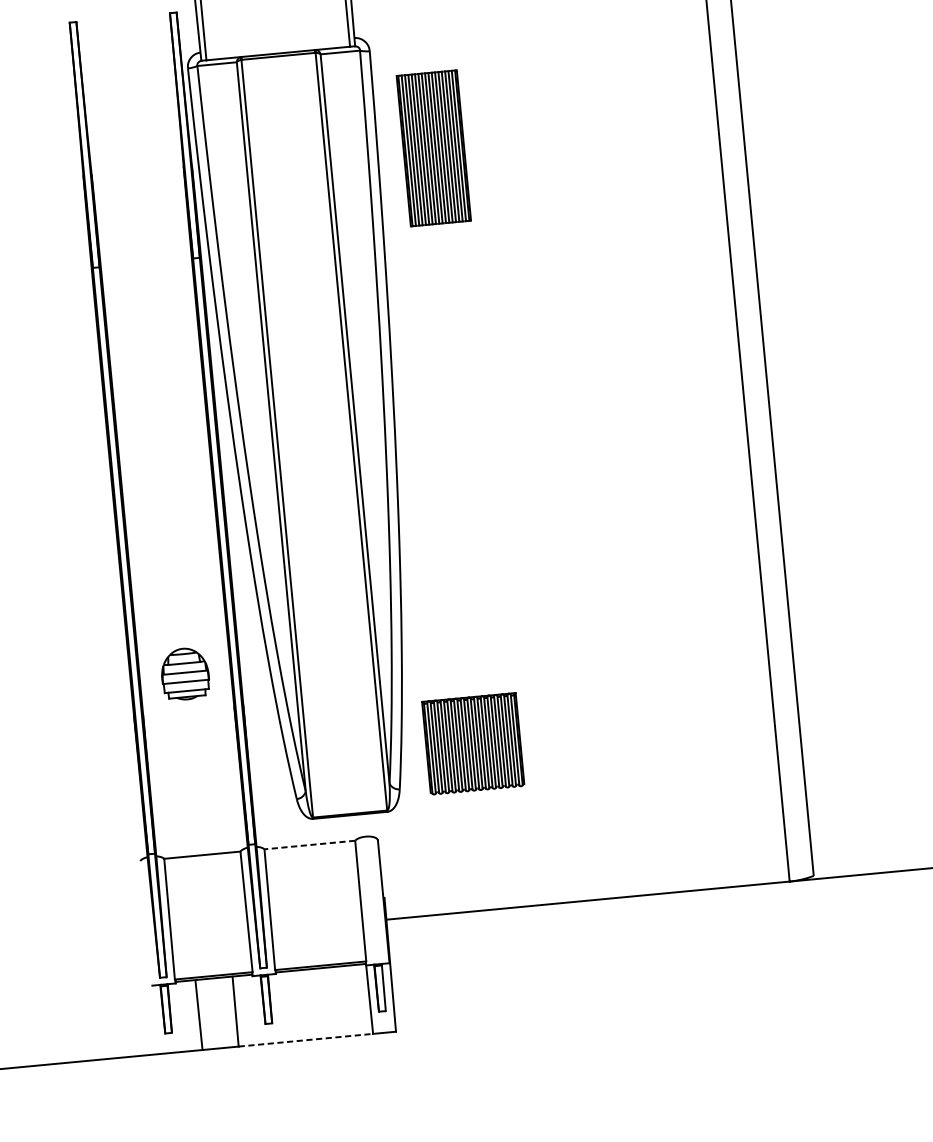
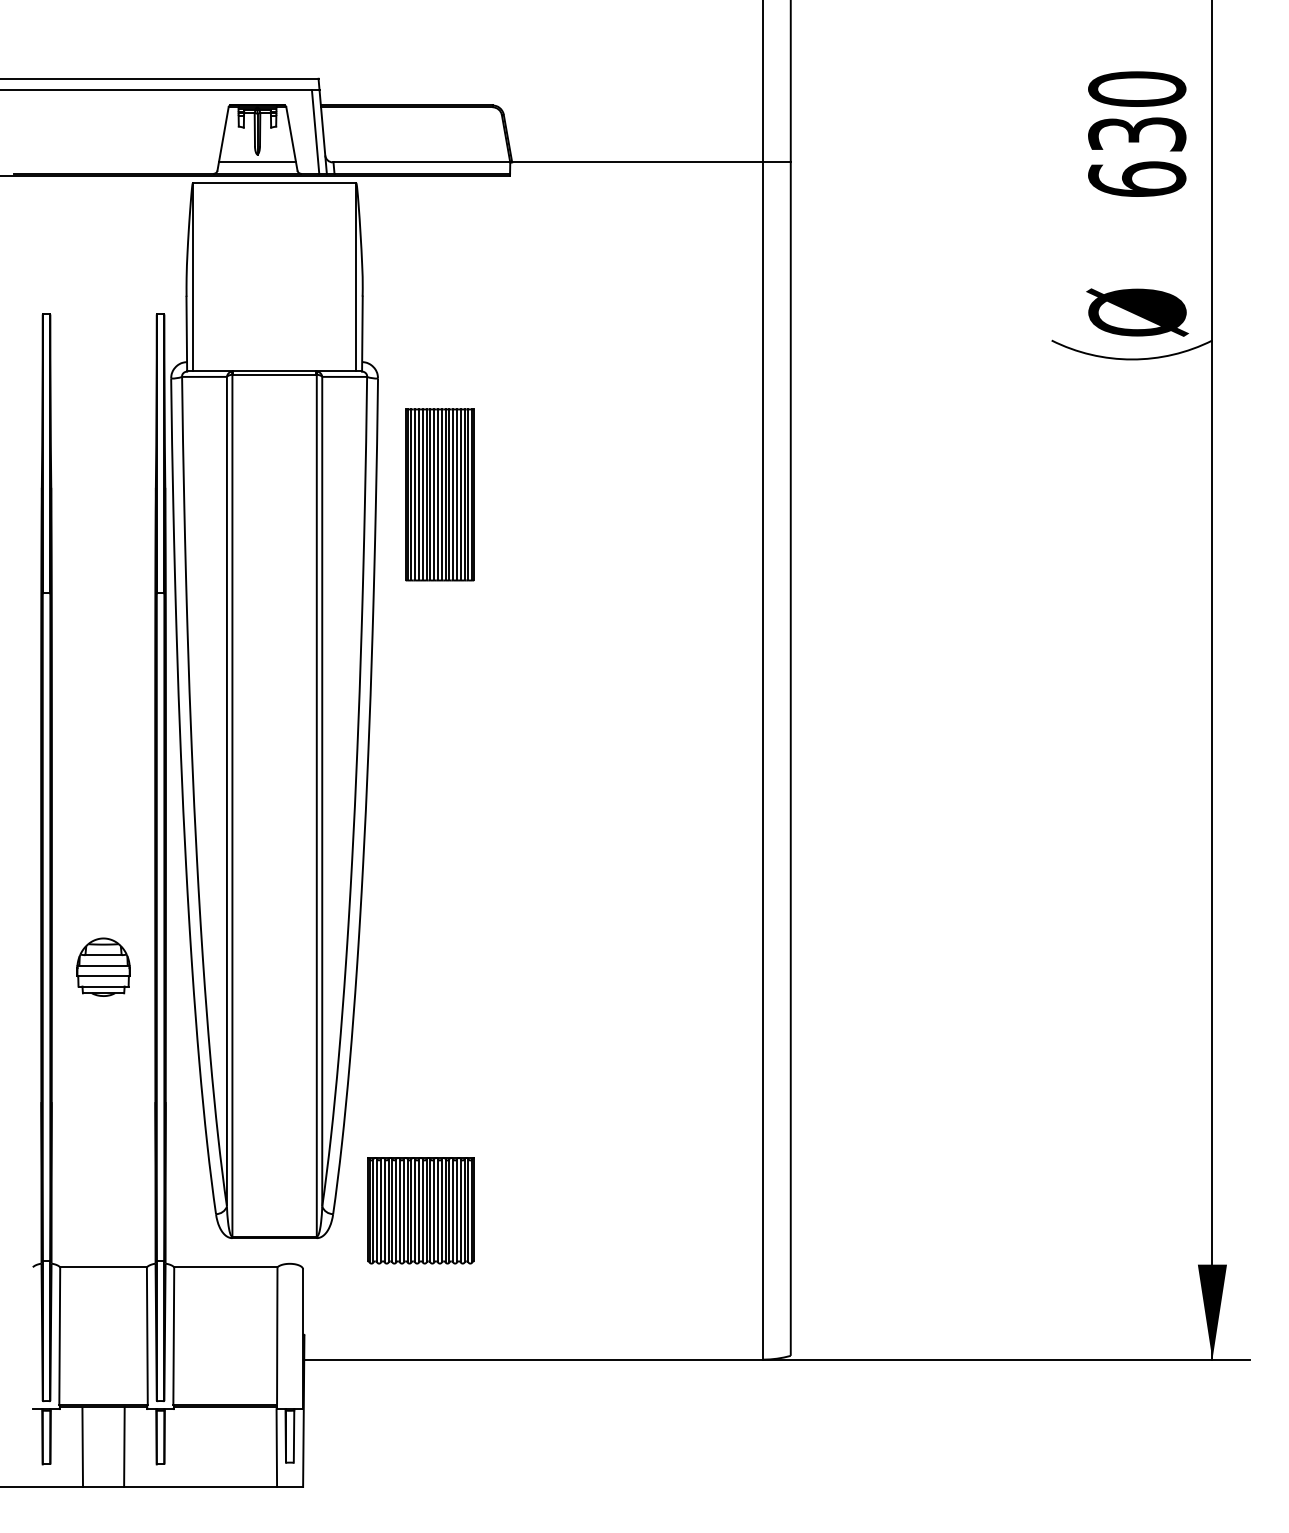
part: (185, 673) -> (103, 966), moved
part: (472, 743) -> (420, 1210), moved
line: (309, 845) -> (225, 1267), dashed -> solid
line: (306, 1040) -> (201, 1487), dashed -> solid

